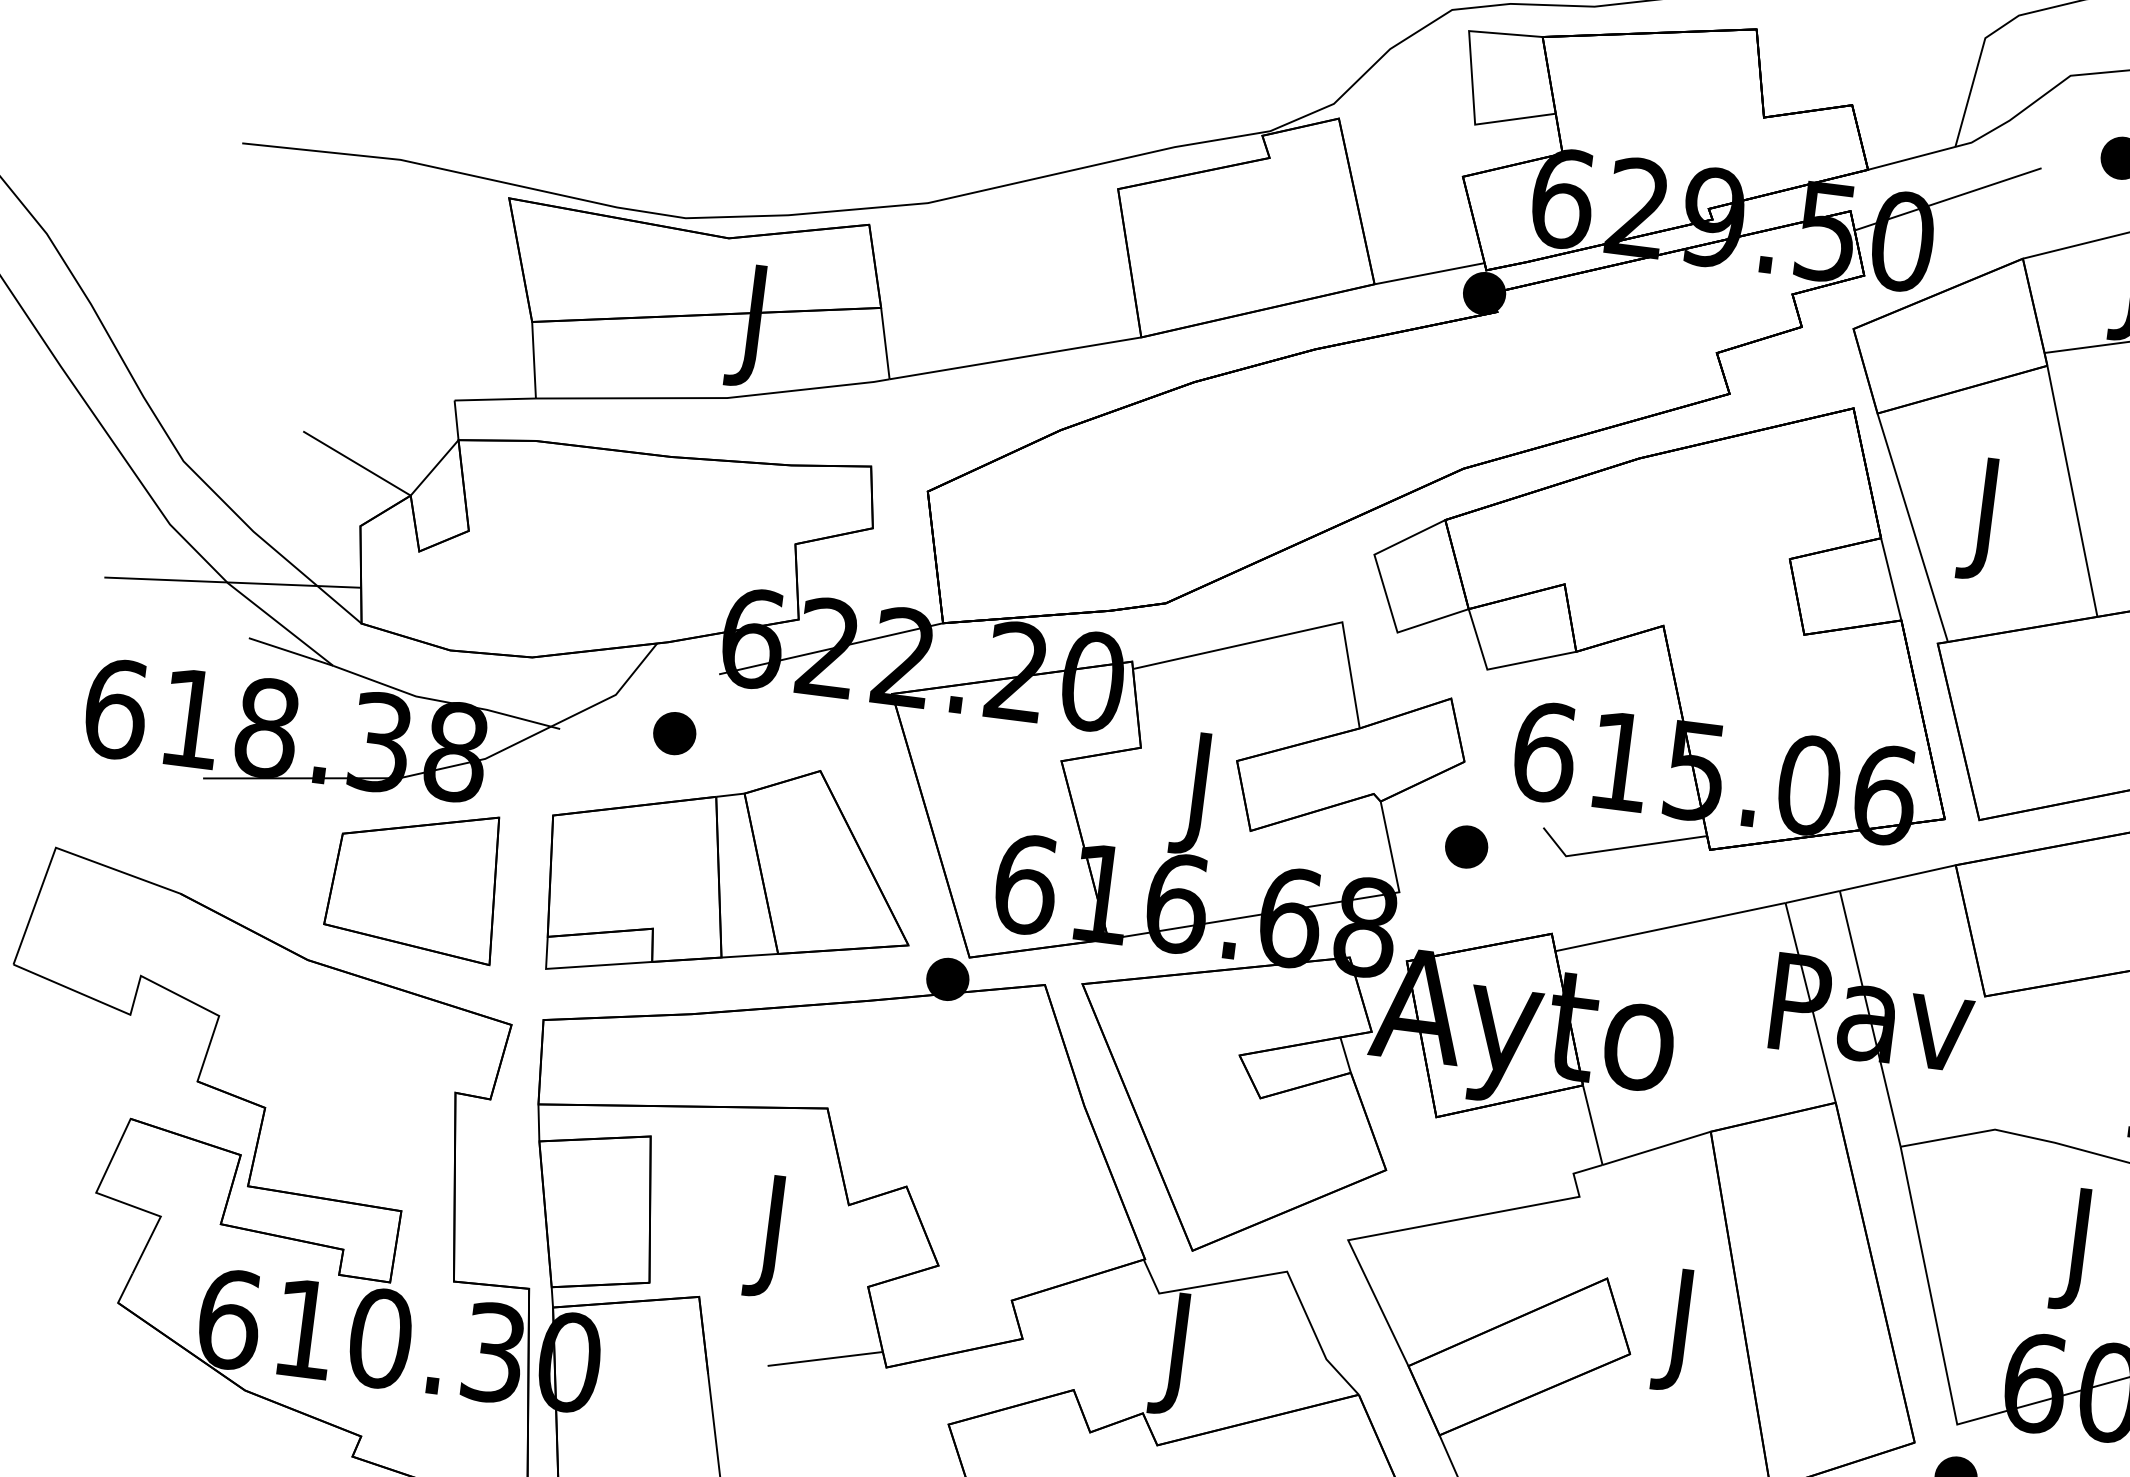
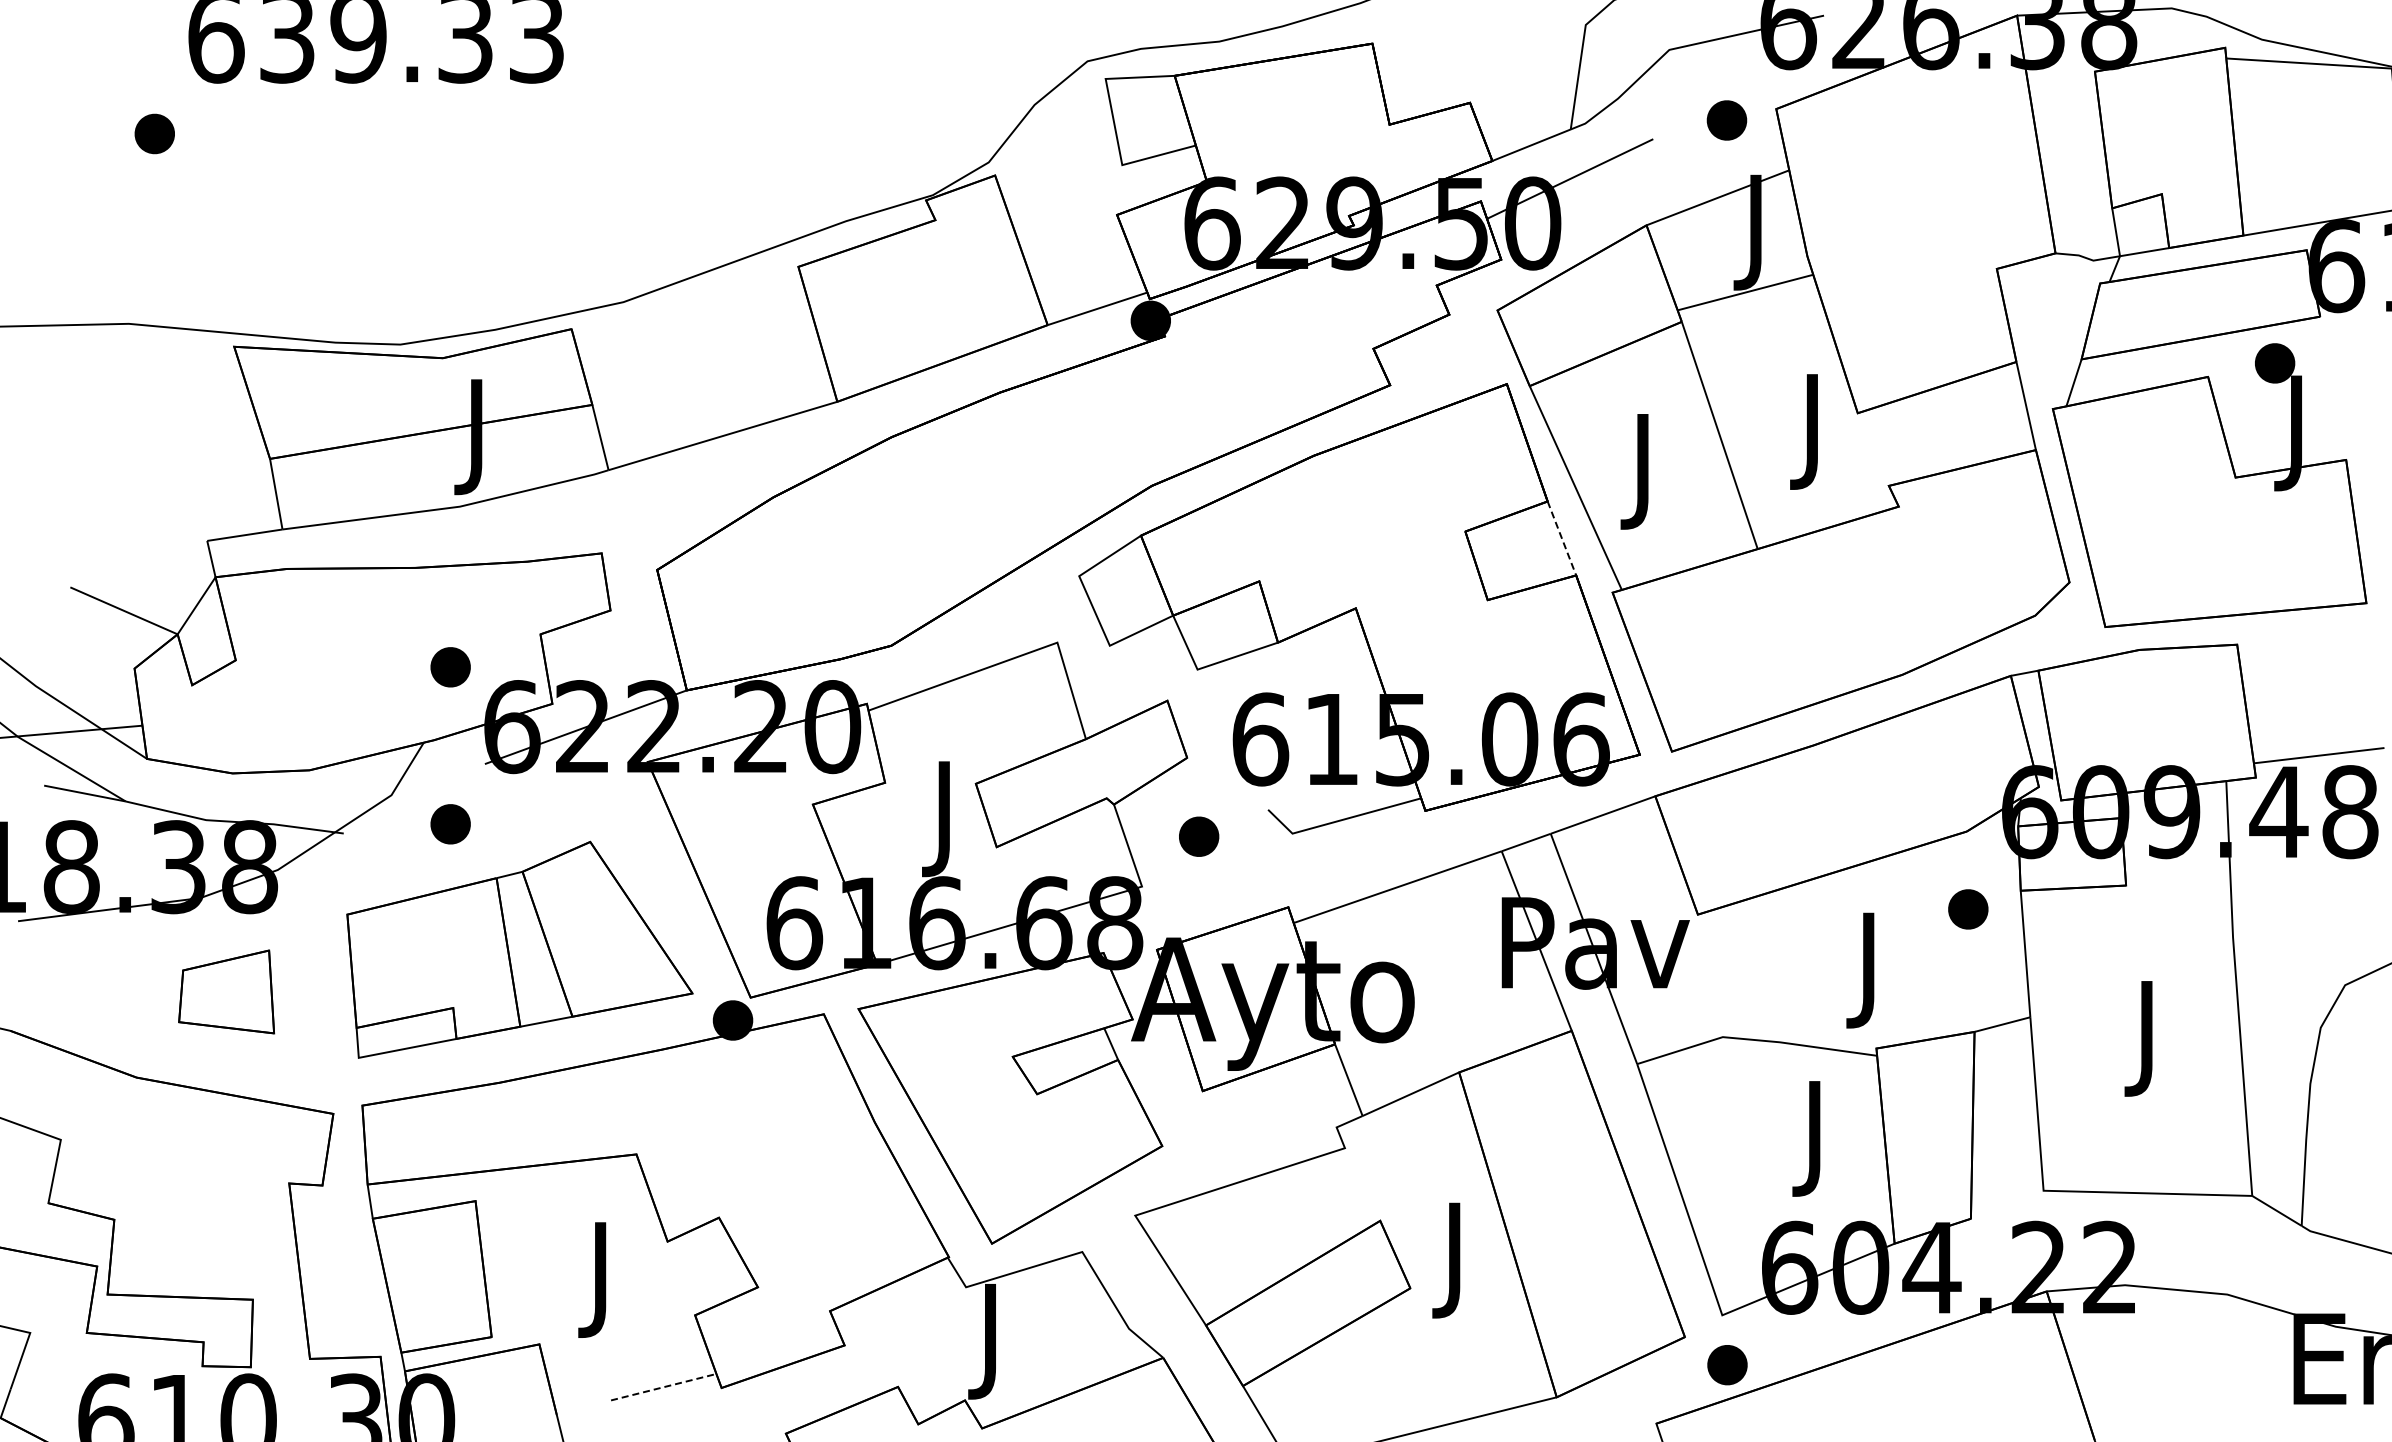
part: (695, 567) -> (450, 667), added
line: (1890, 579) -> (1561, 538), solid -> dashed
part: (414, 880) -> (226, 991), size x0.6
line: (826, 1359) -> (664, 1387), solid -> dashed

